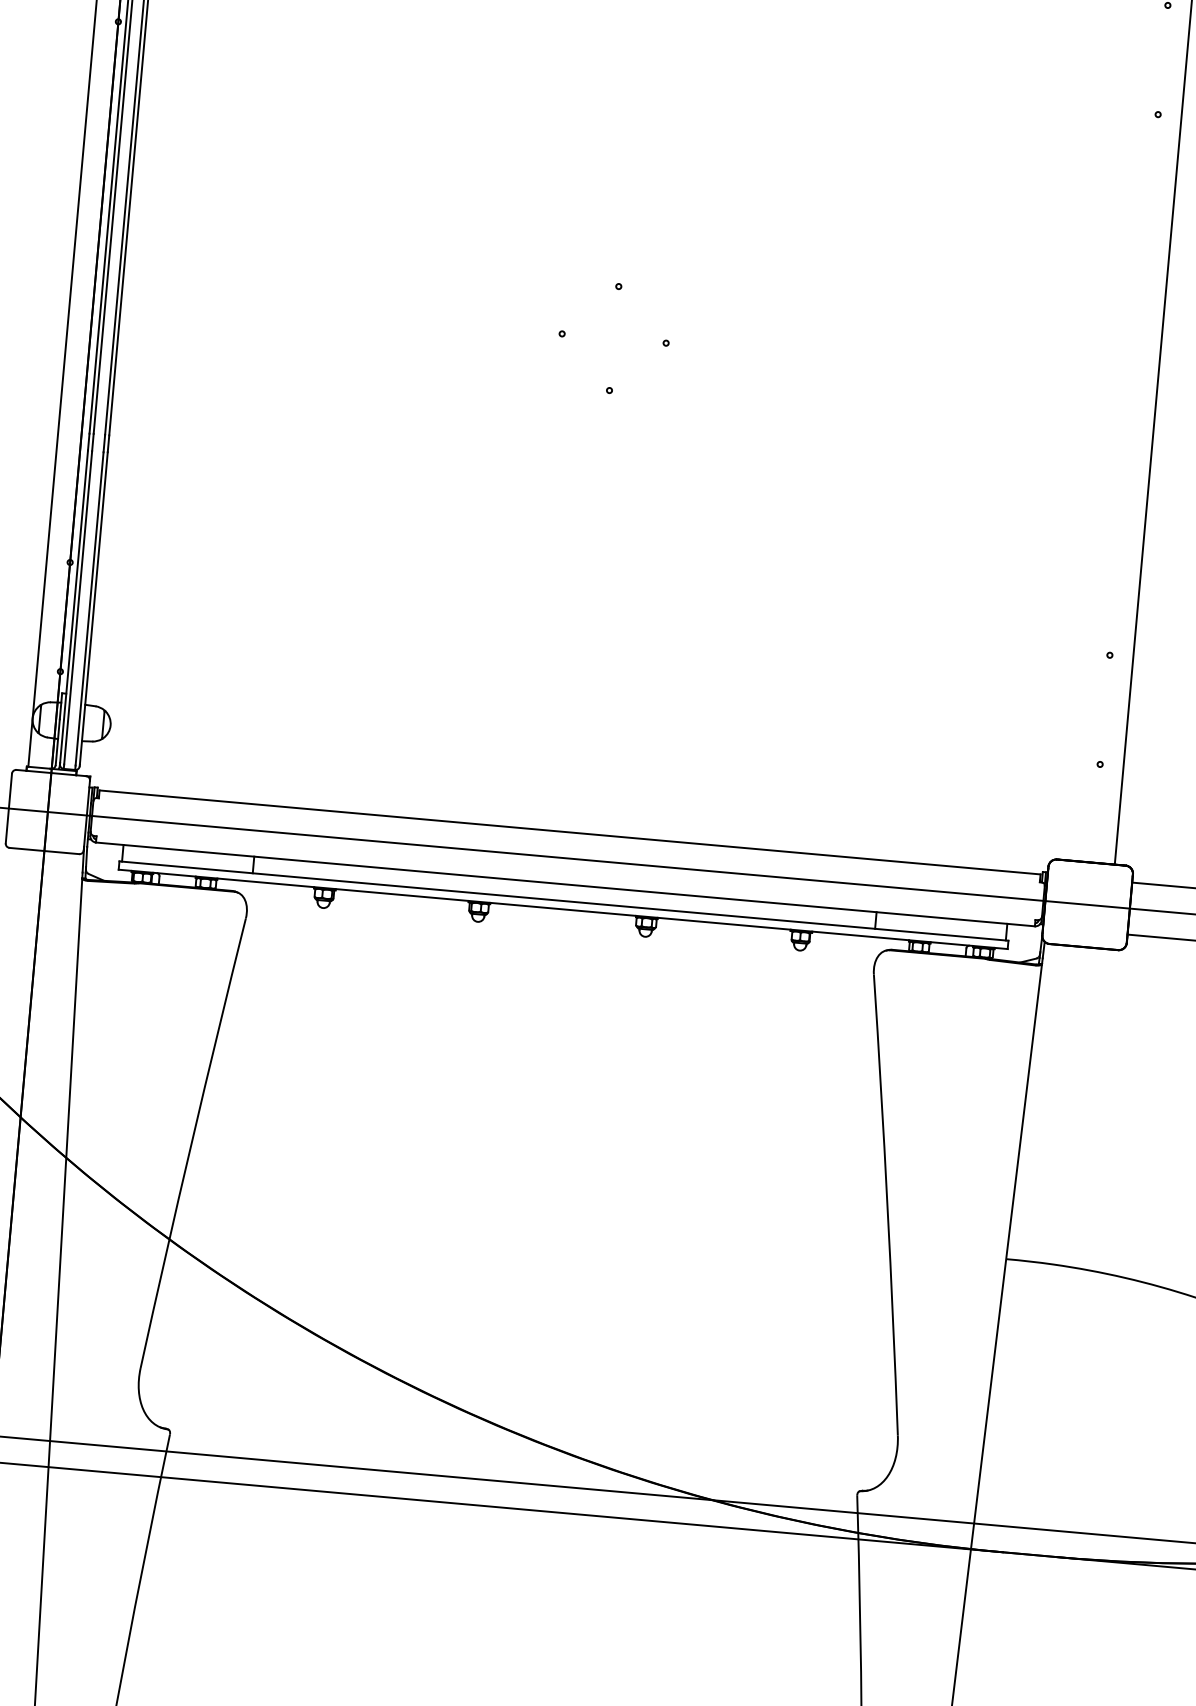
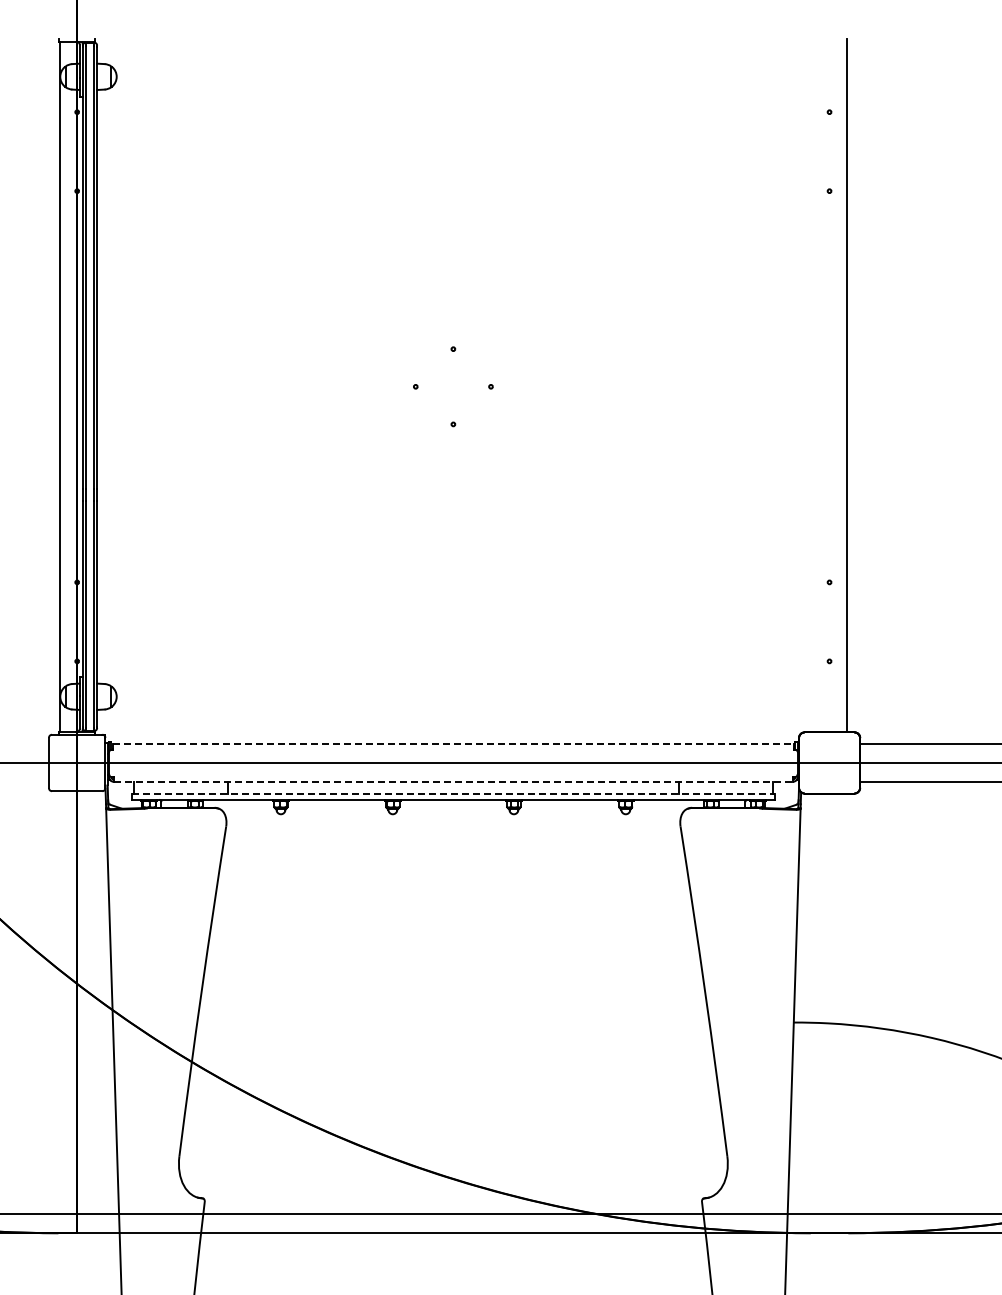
line: (570, 832) -> (453, 744), solid -> dashed
line: (565, 884) -> (453, 781), solid -> dashed
line: (564, 900) -> (453, 793), solid -> dashed

